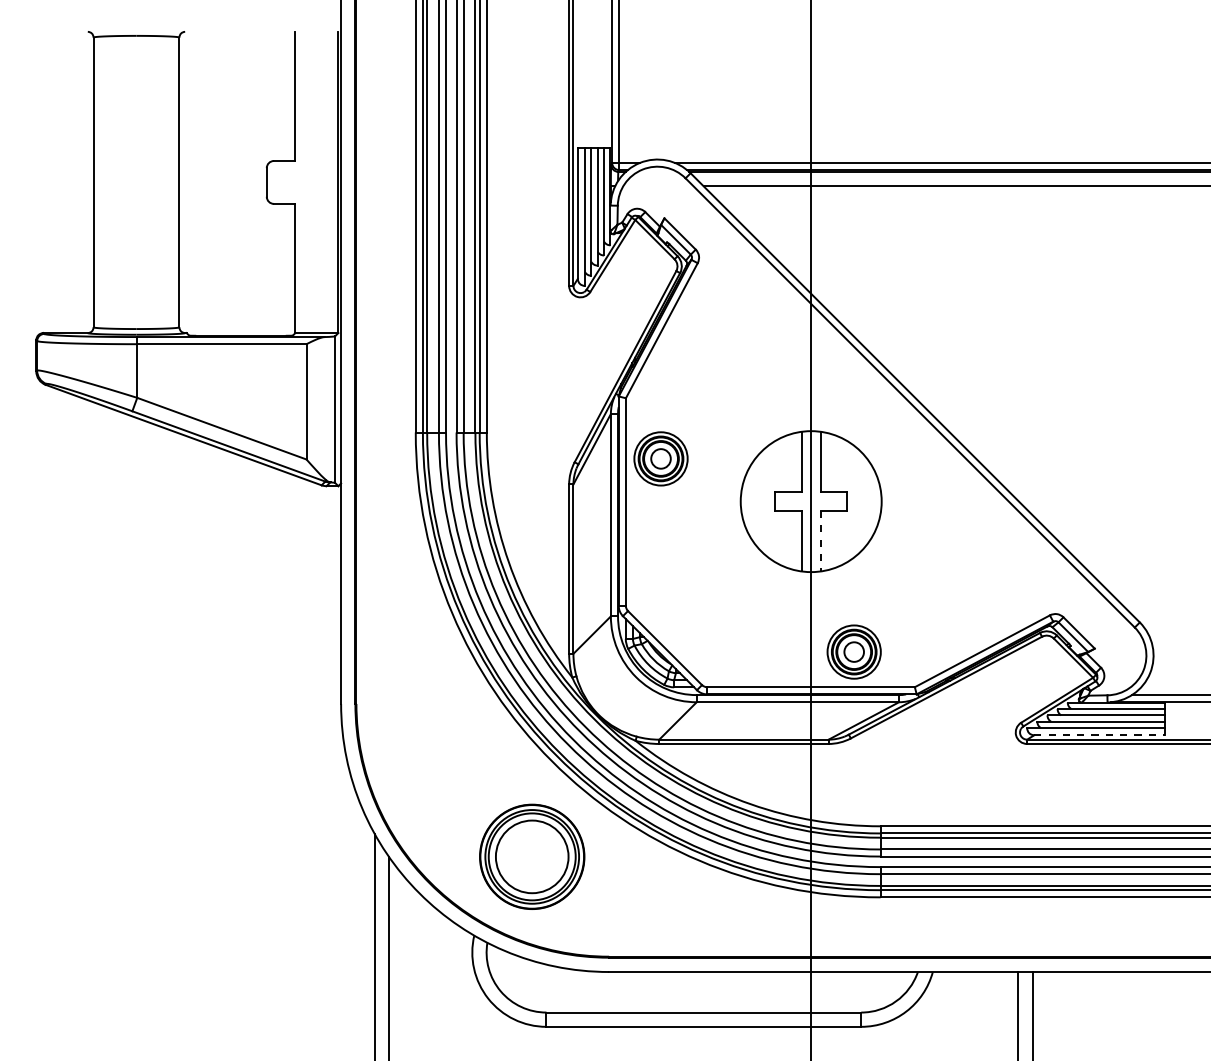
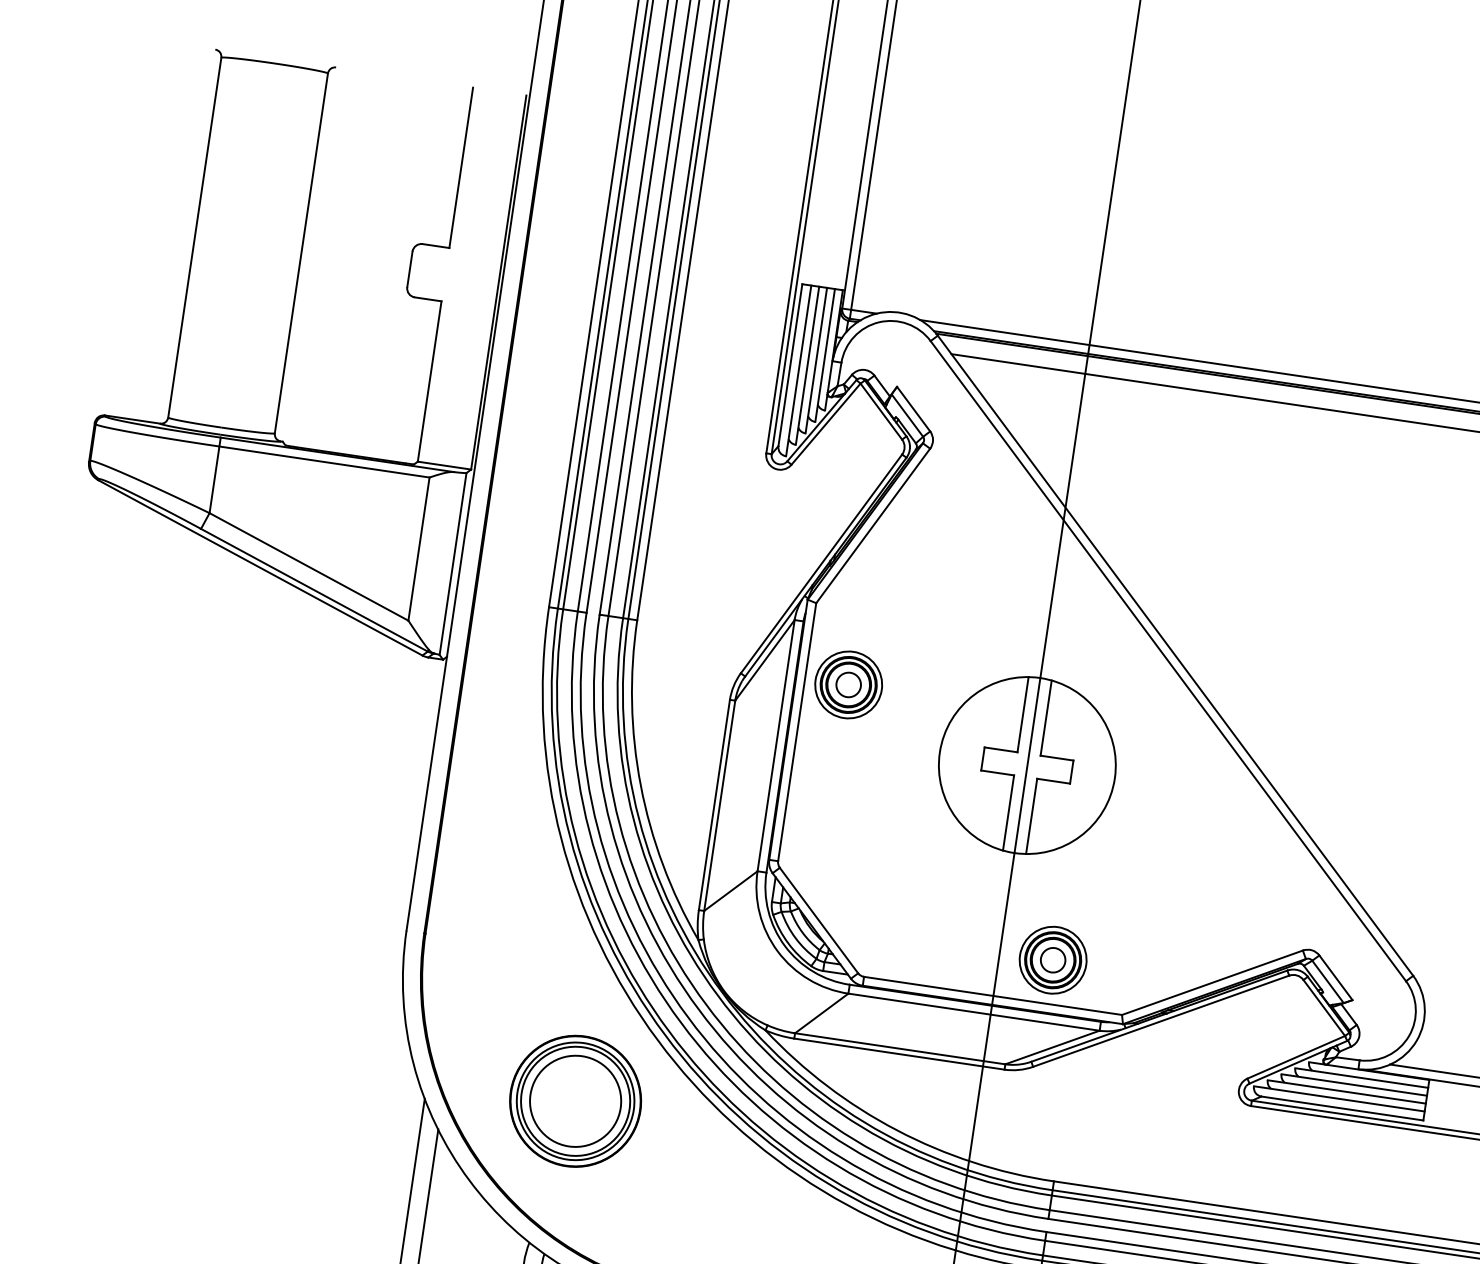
line: (820, 541) -> (1031, 816), dashed -> solid
line: (1099, 735) -> (1342, 1108), dashed -> solid
part: (532, 856) -> (576, 1100), moved

